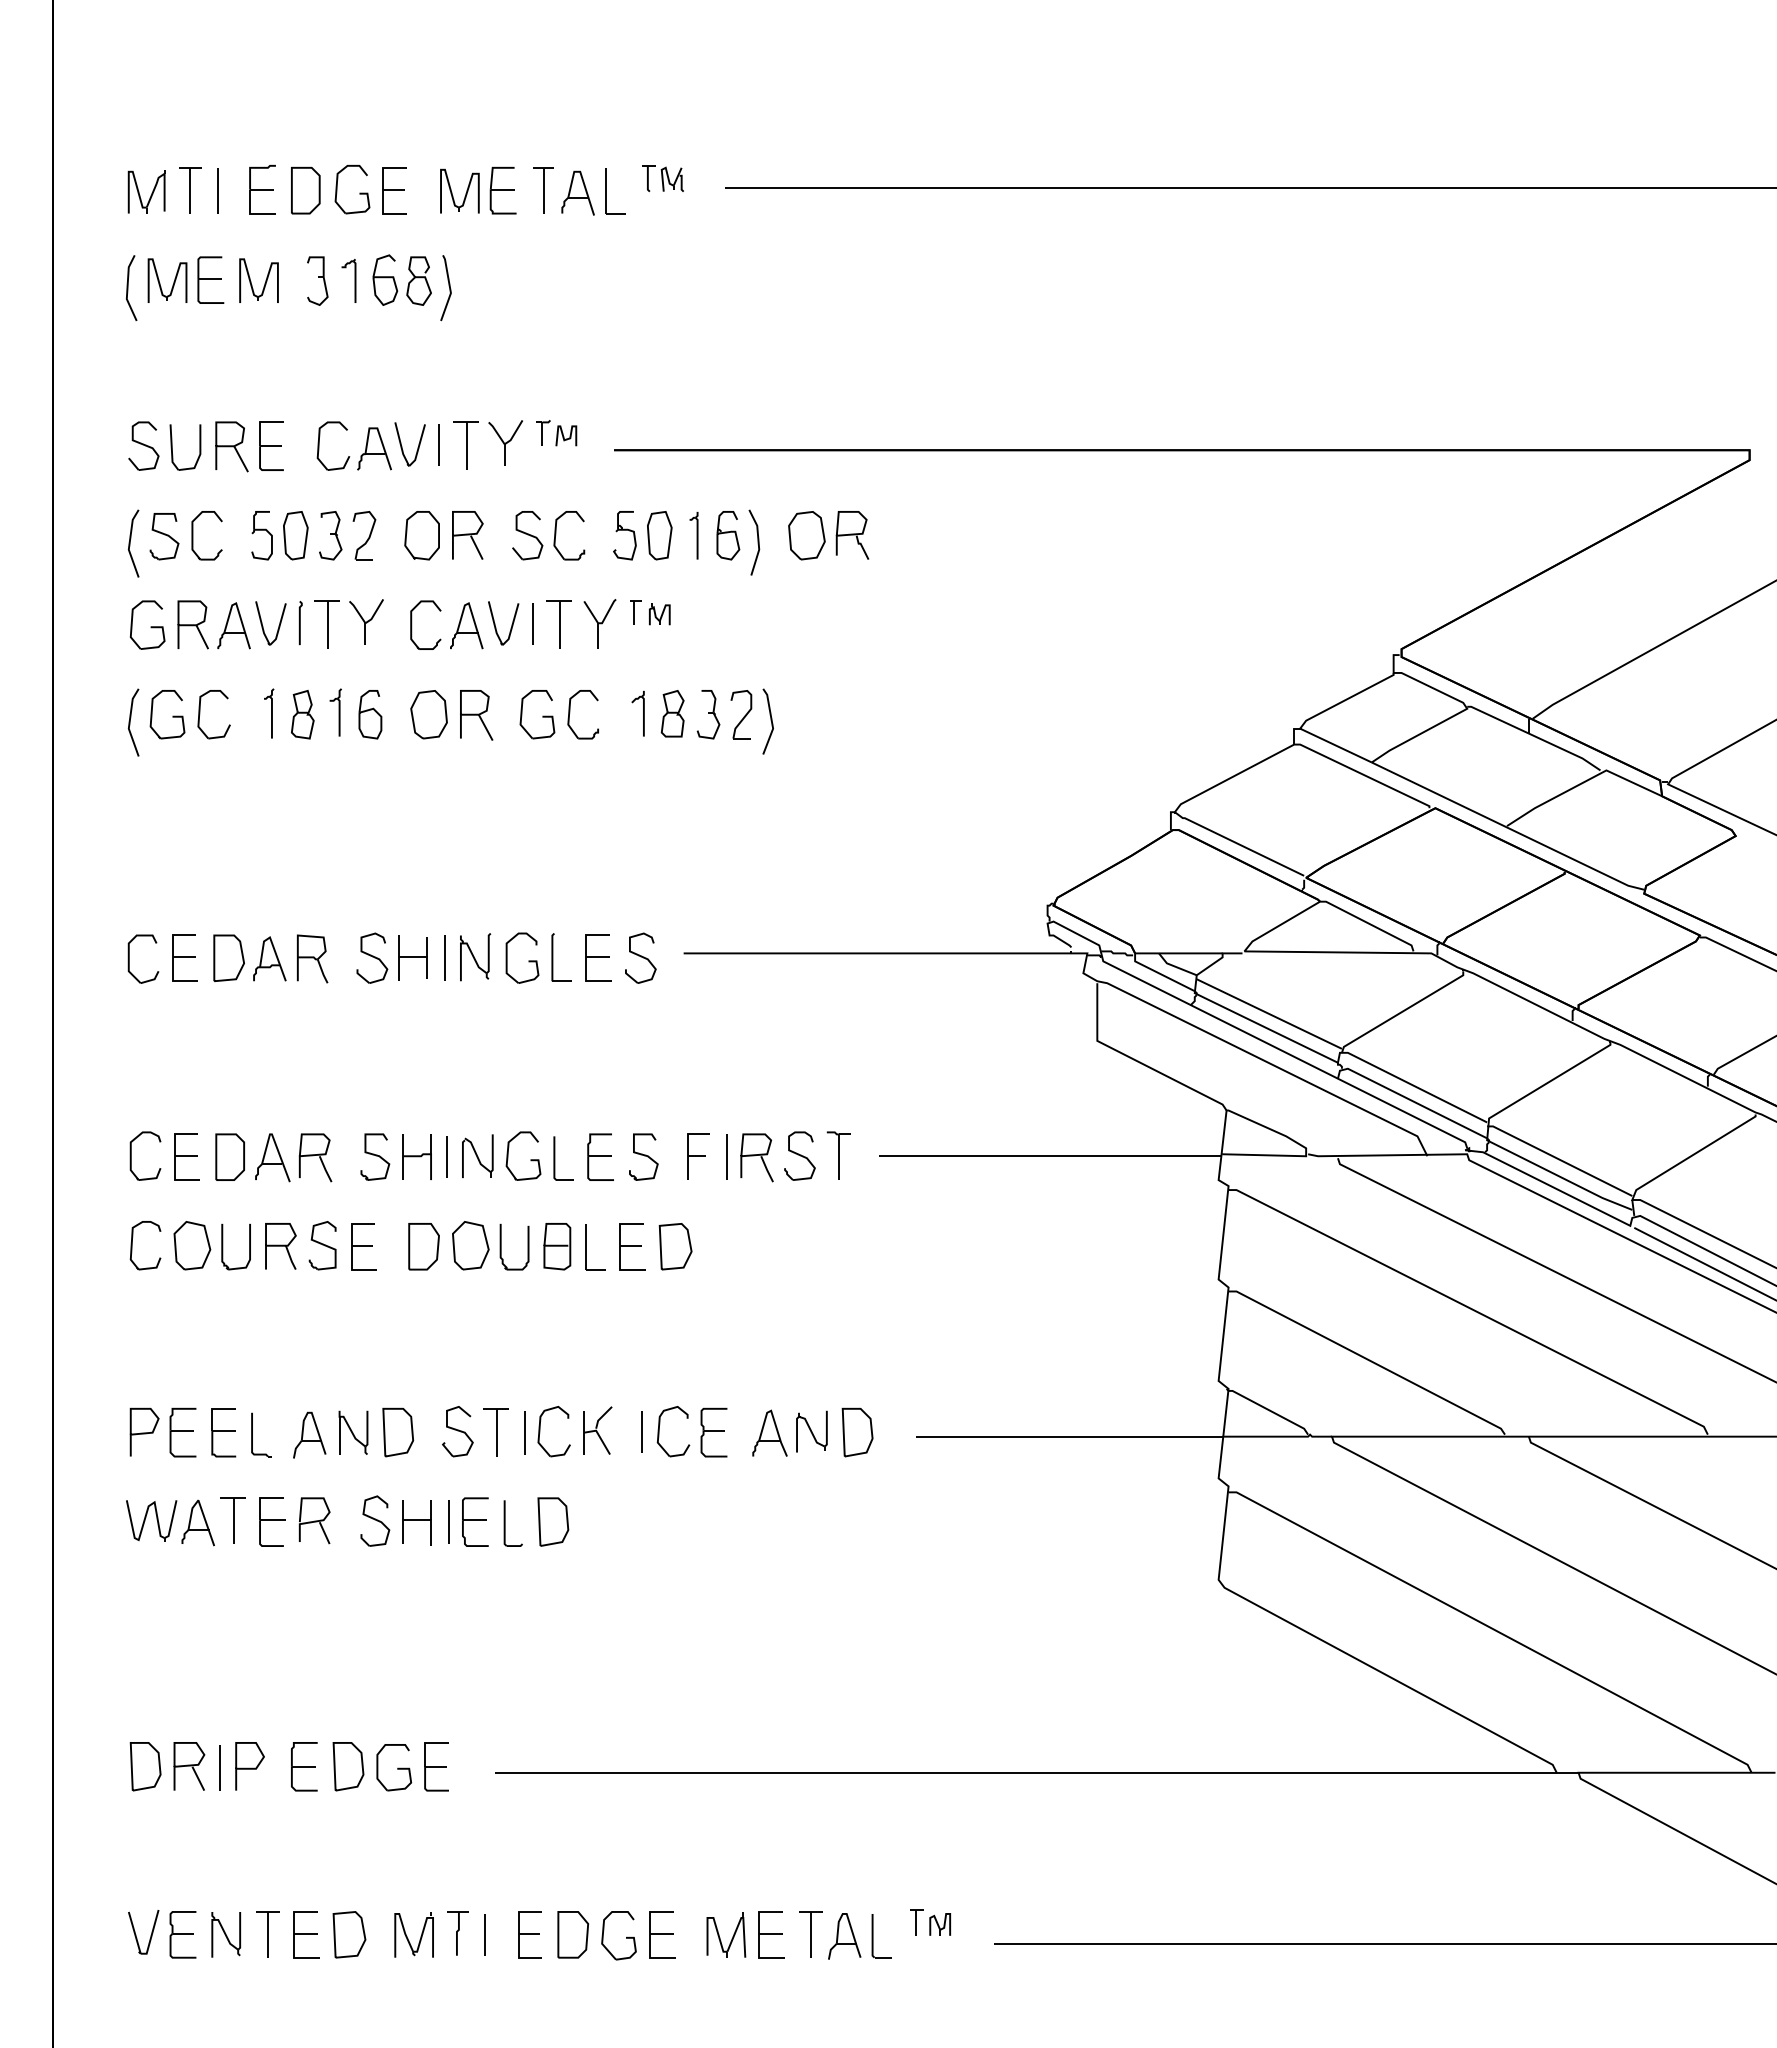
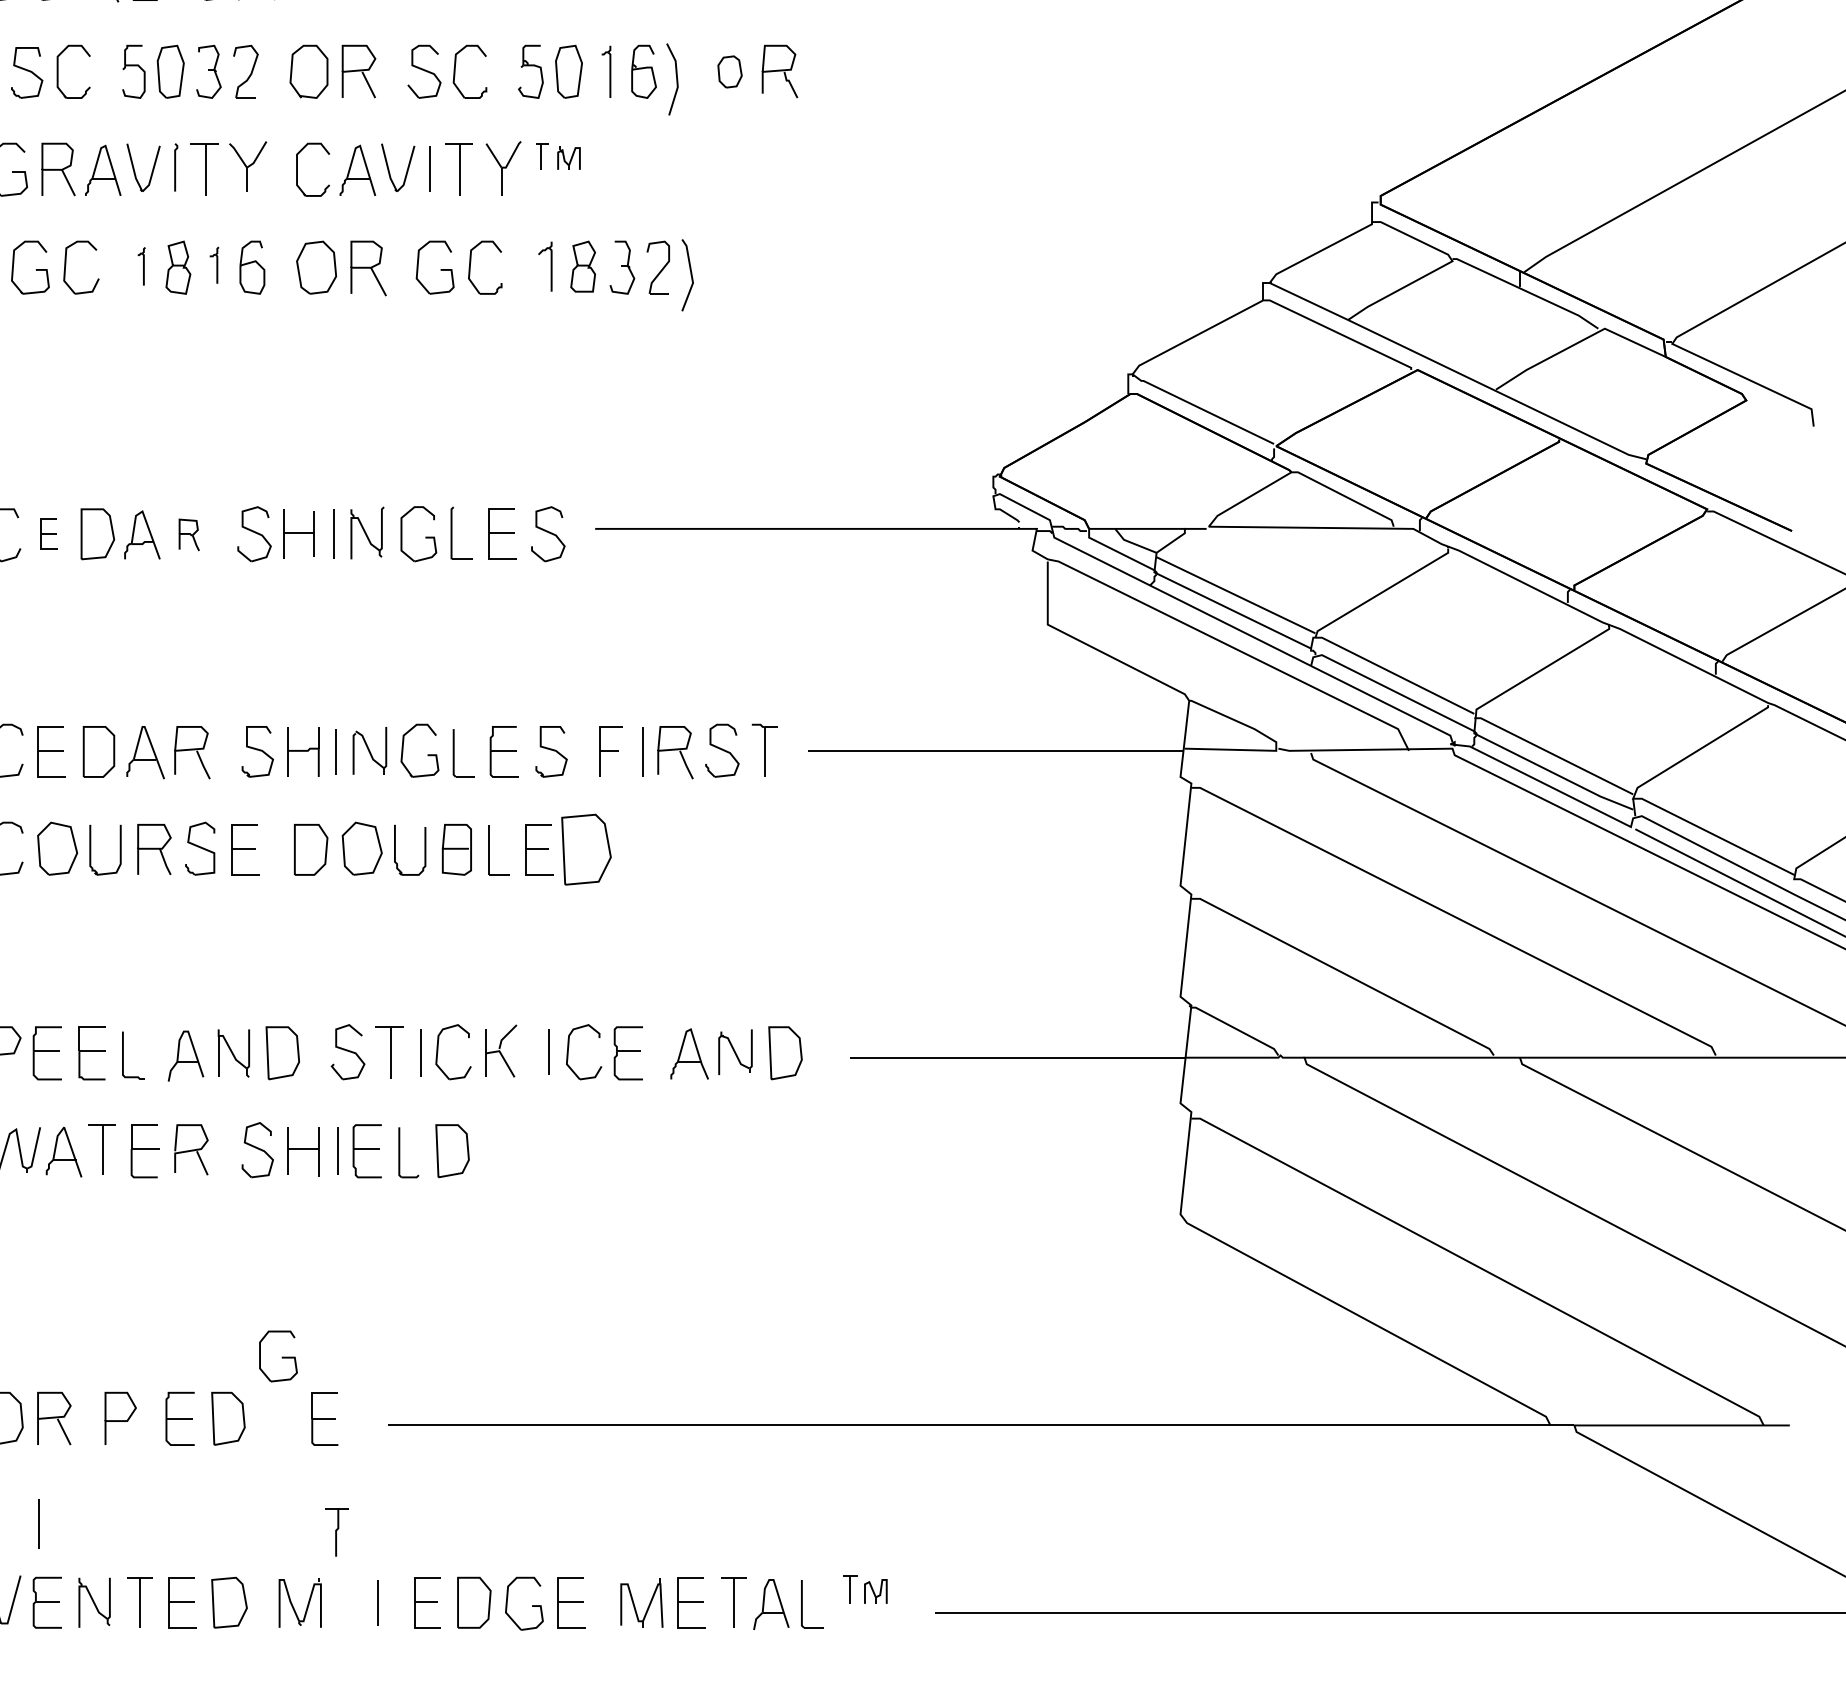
part: (806, 535) -> (729, 71), size x0.6
part: (335, 712) -> (214, 265), size x0.7
part: (269, 713) -> (141, 266), size x0.7
part: (184, 957) -> (48, 533), size x0.6
part: (312, 958) -> (189, 534), size x0.6
part: (675, 1246) -> (586, 849), size x1.4
line: (219, 1767) -> (38, 1523), moved
part: (394, 1767) -> (278, 1356), moved
part: (457, 1933) -> (336, 1532), moved

